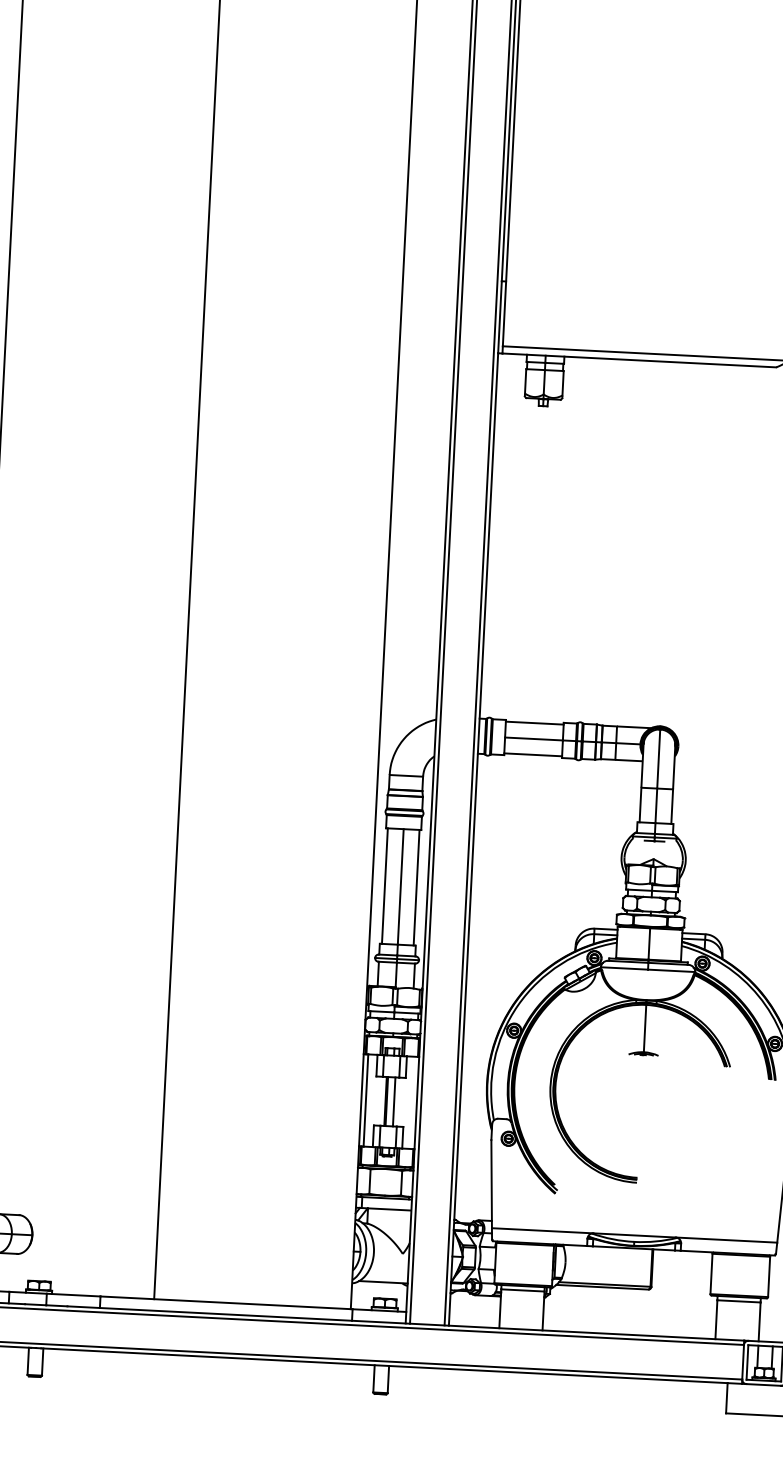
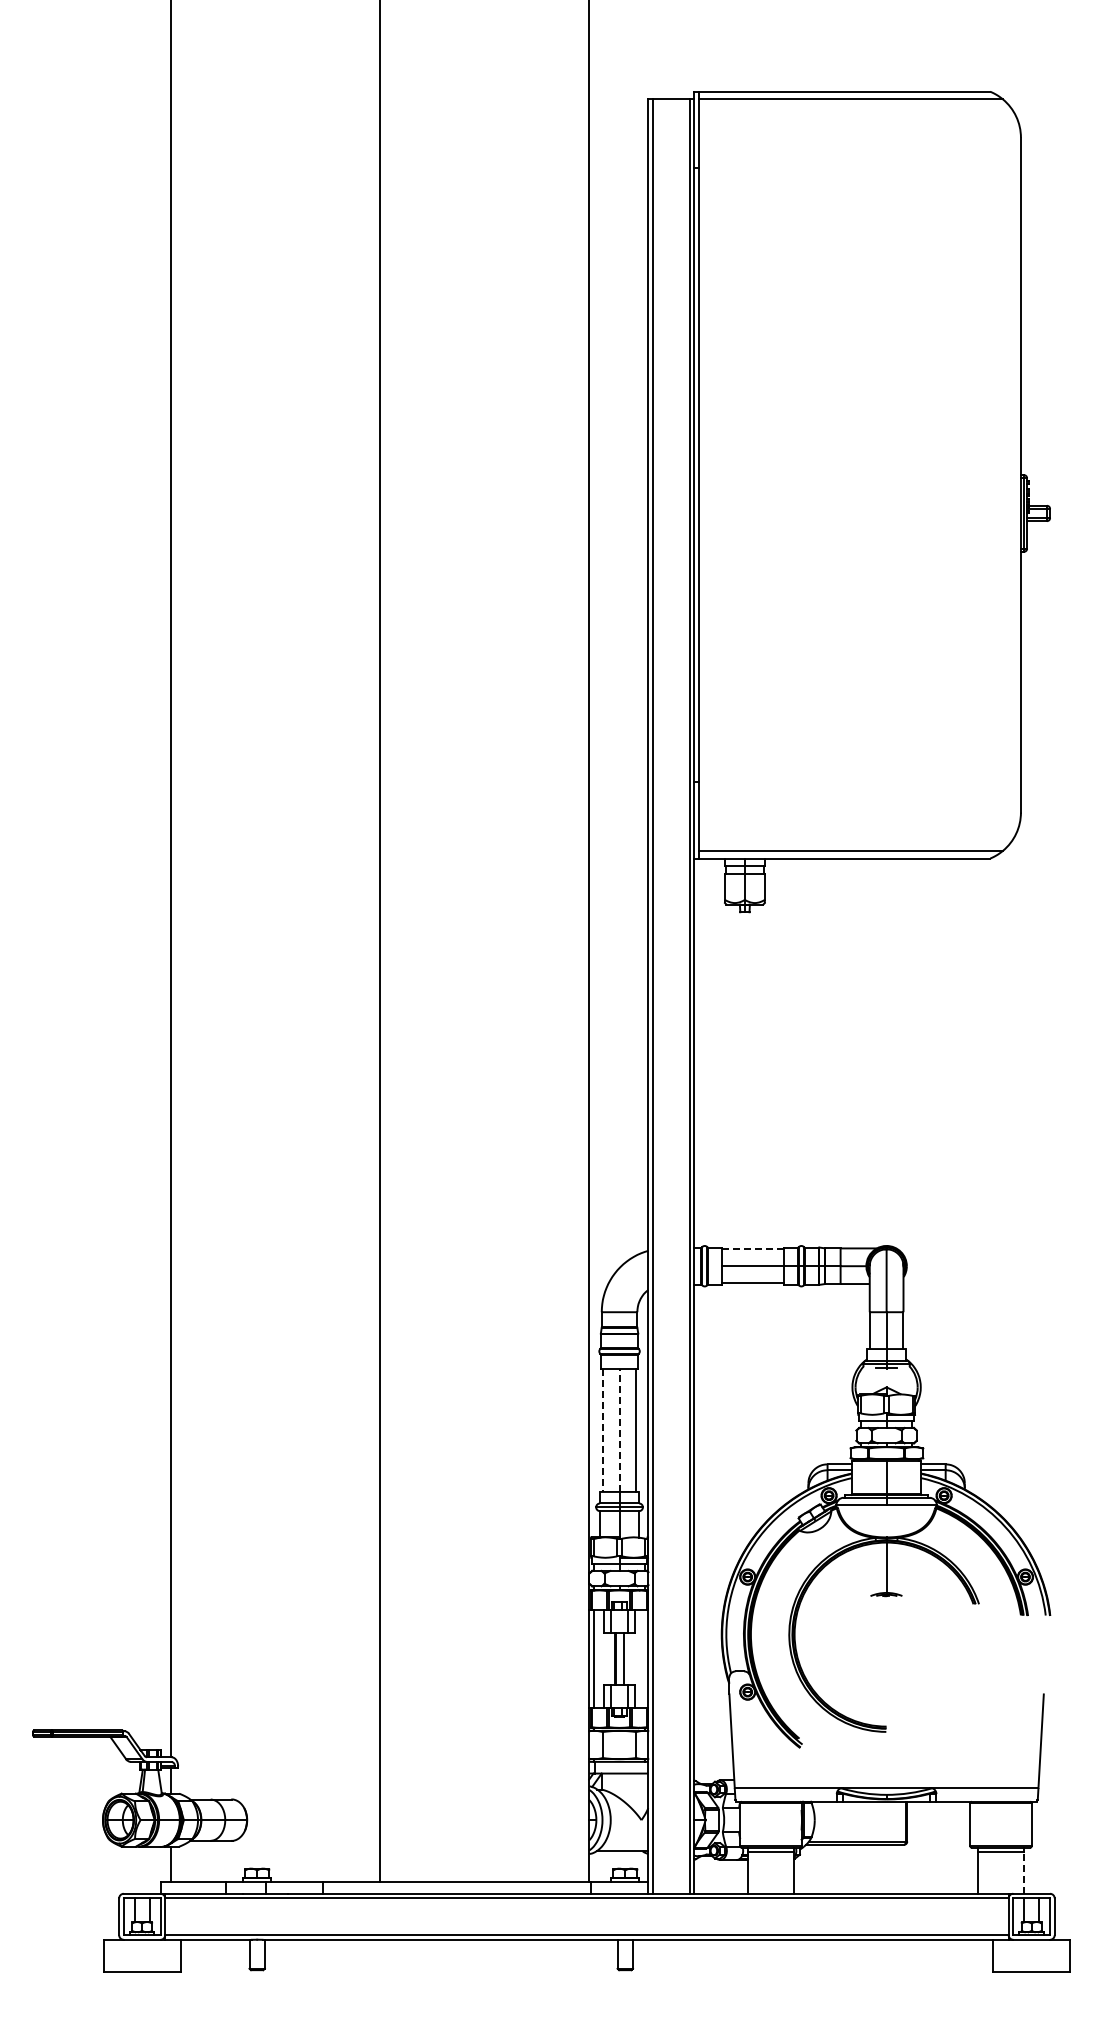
line: (535, 723) -> (753, 1249), solid -> dashed
line: (384, 886) -> (602, 1430), solid -> dashed
line: (400, 886) -> (619, 1430), solid -> dashed
line: (760, 1322) -> (1024, 1873), solid -> dashed

